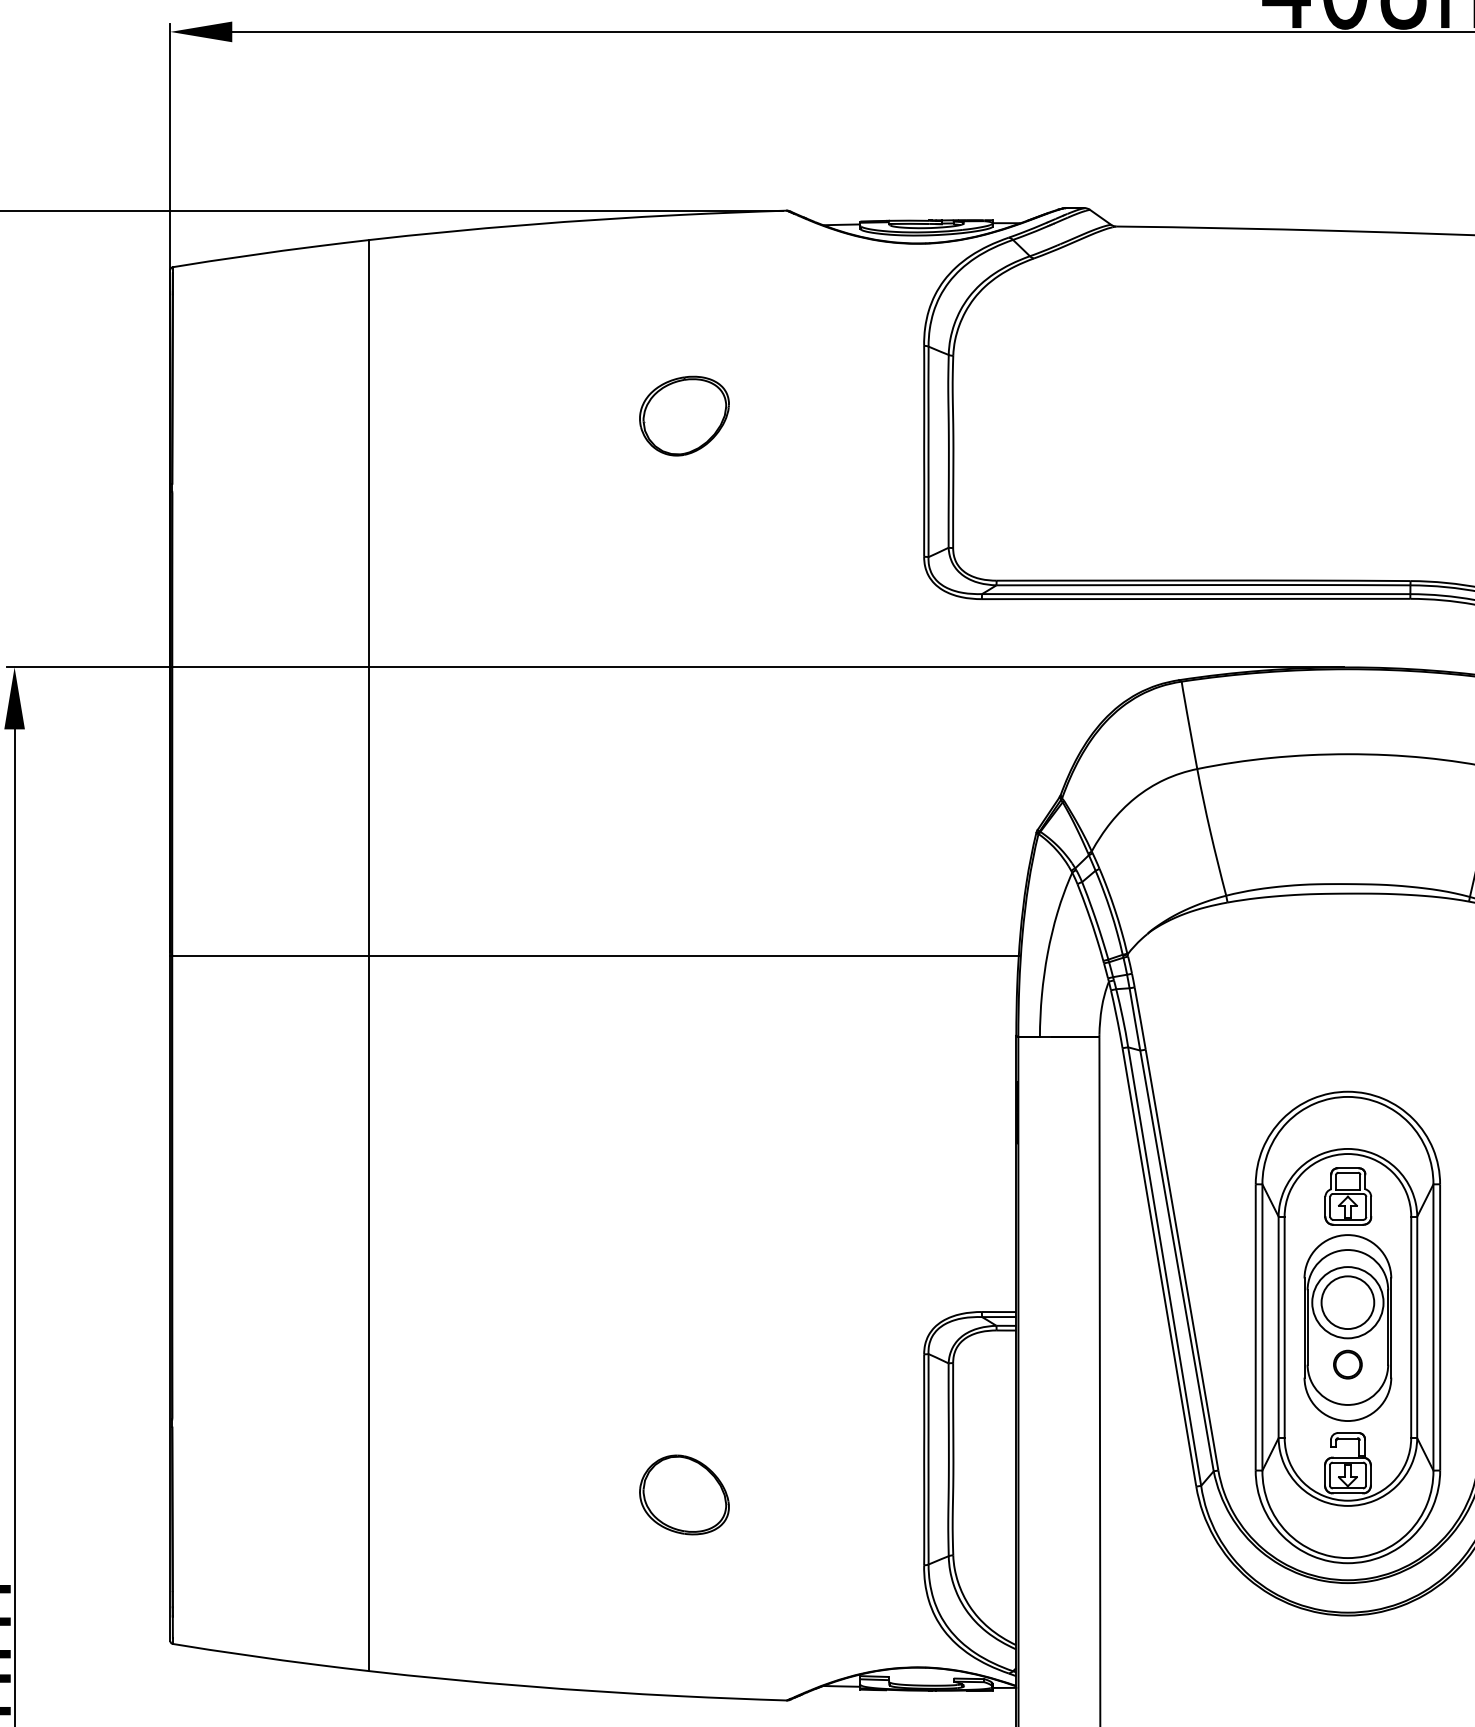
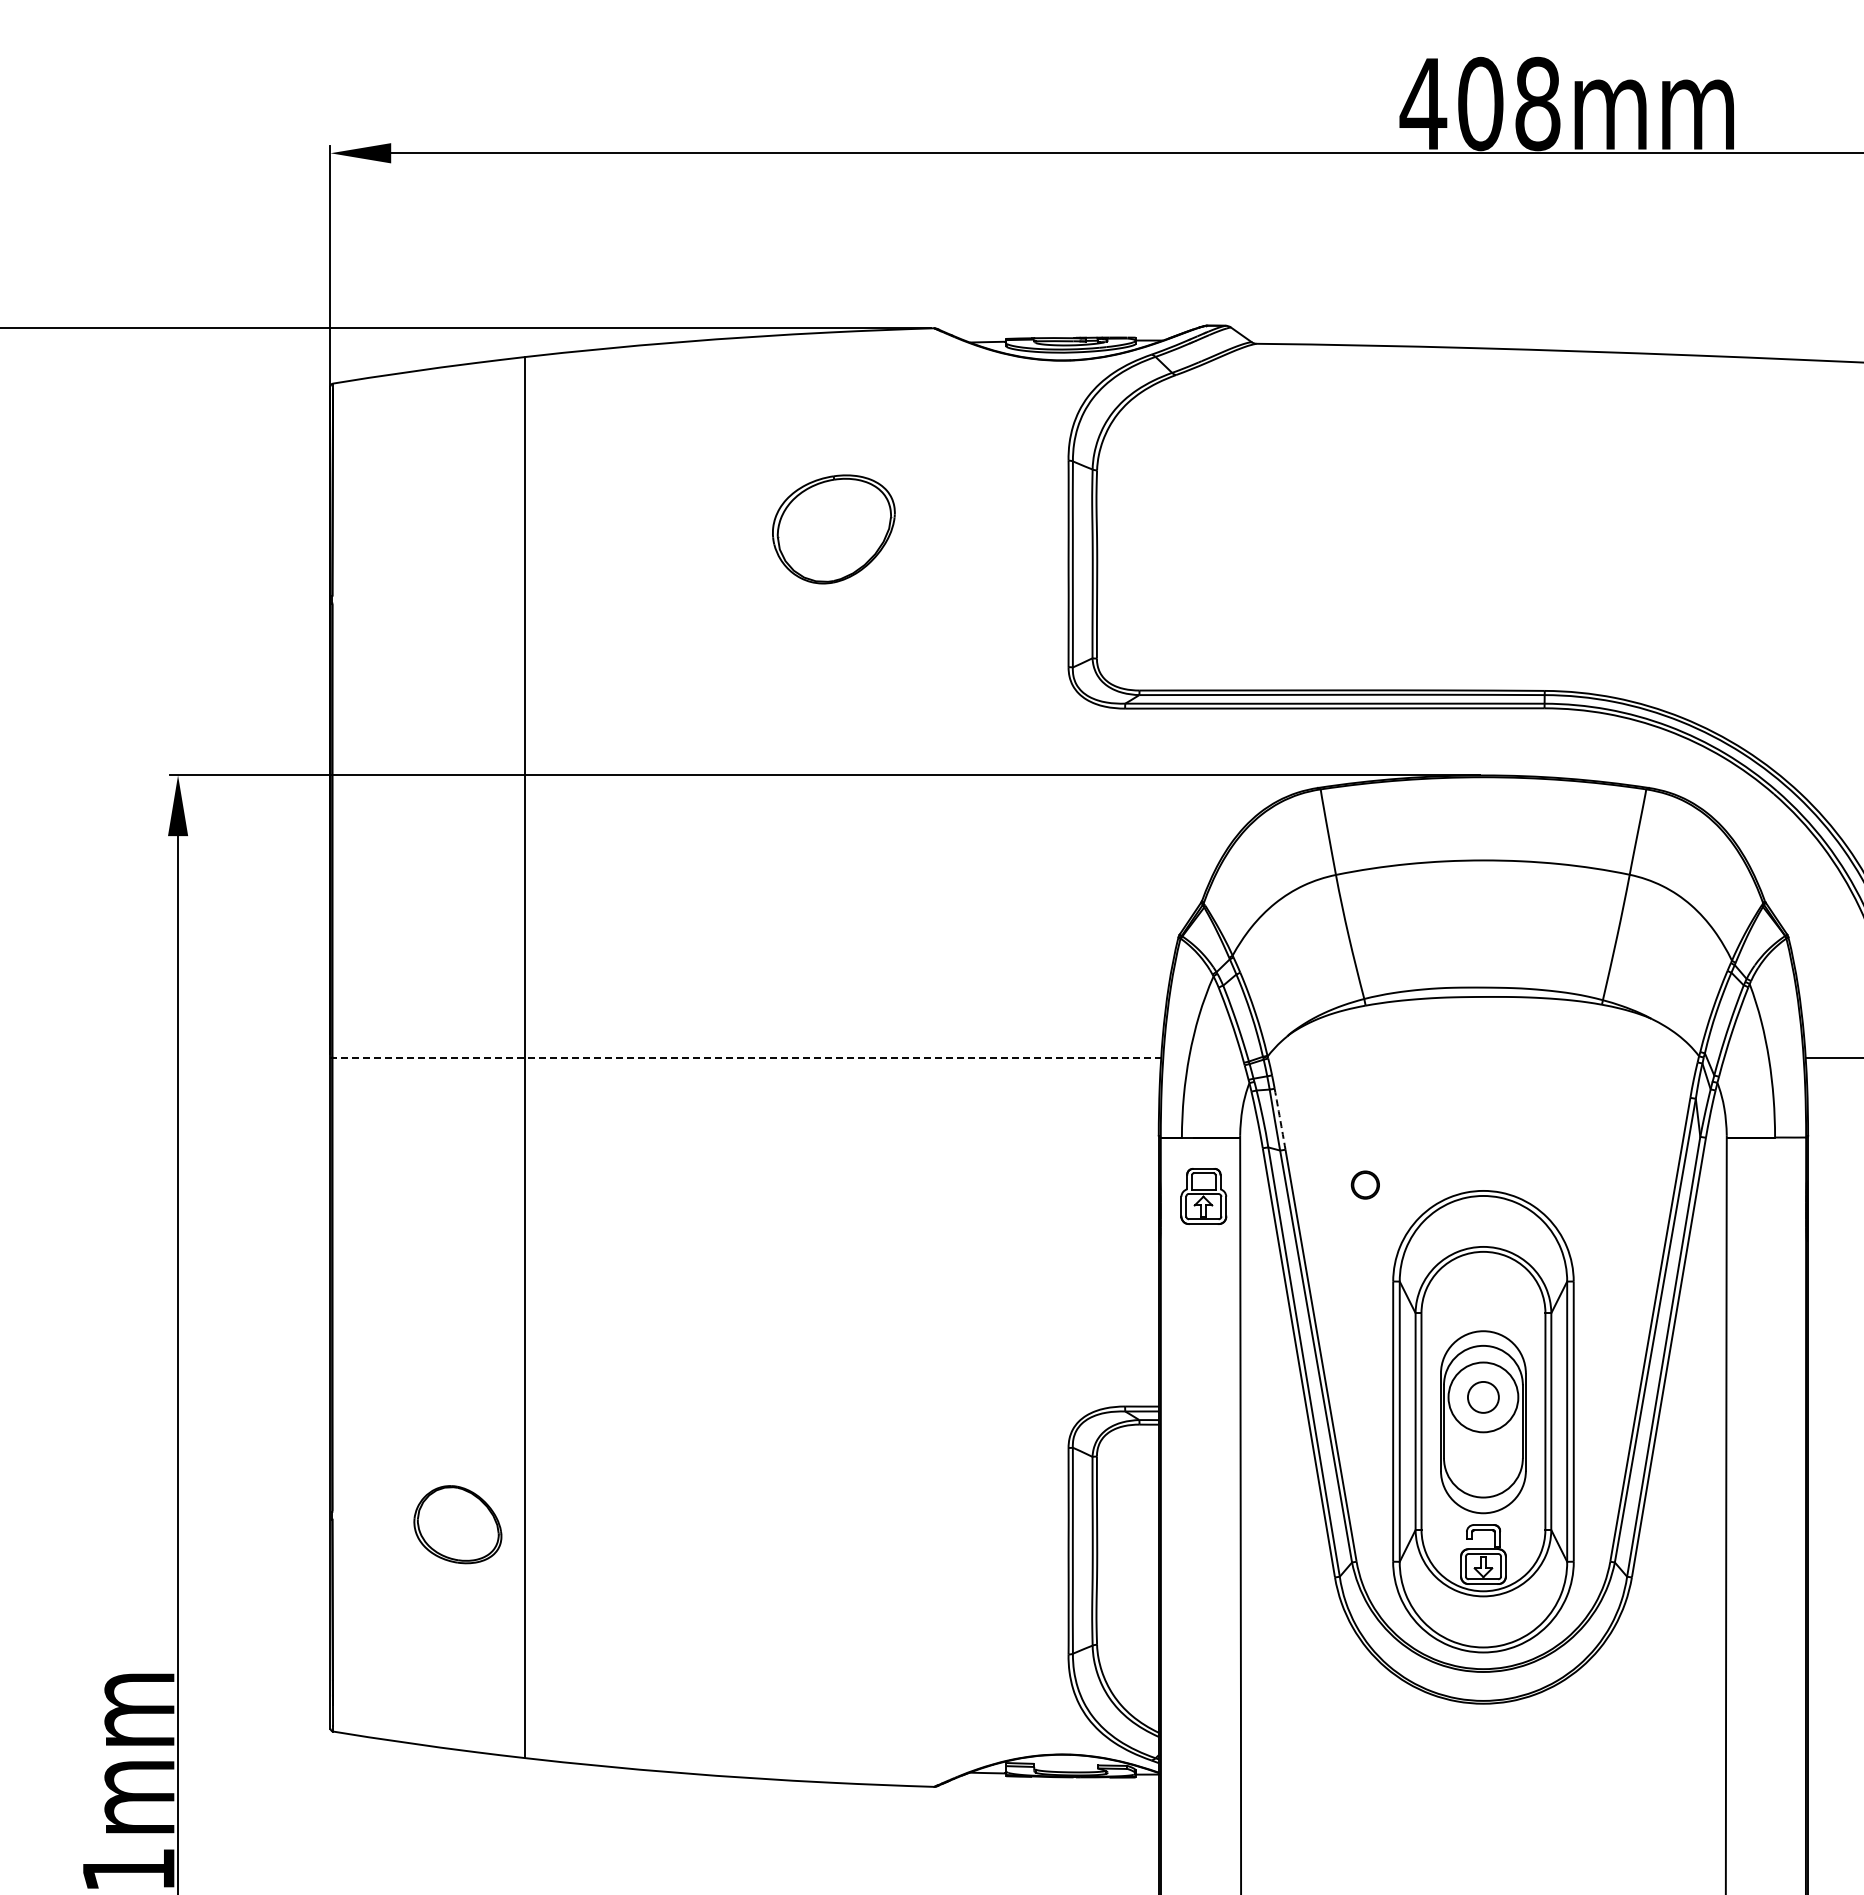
part: (684, 416) -> (833, 529), size x1.4
line: (595, 955) -> (746, 1057), solid -> dashed
arc: (1140, 1018) -> (1280, 1119), solid -> dashed
part: (1347, 1196) -> (1203, 1196), moved
circle: (1347, 1302) -> (1483, 1397), size x0.6
part: (1346, 1364) -> (1364, 1184), moved
part: (684, 1494) -> (457, 1524), moved

